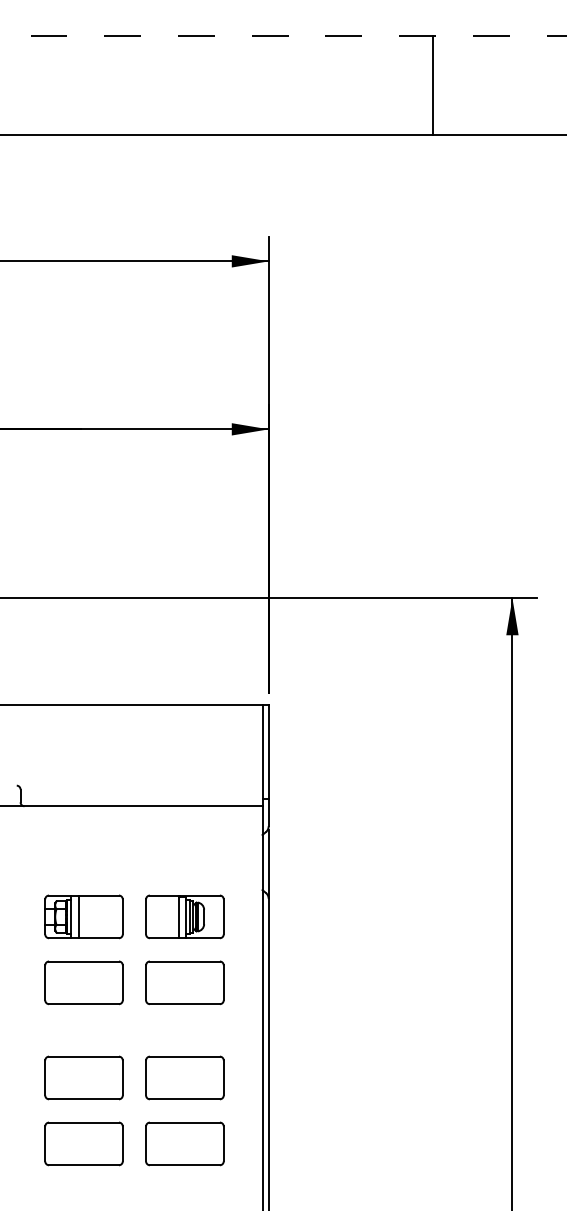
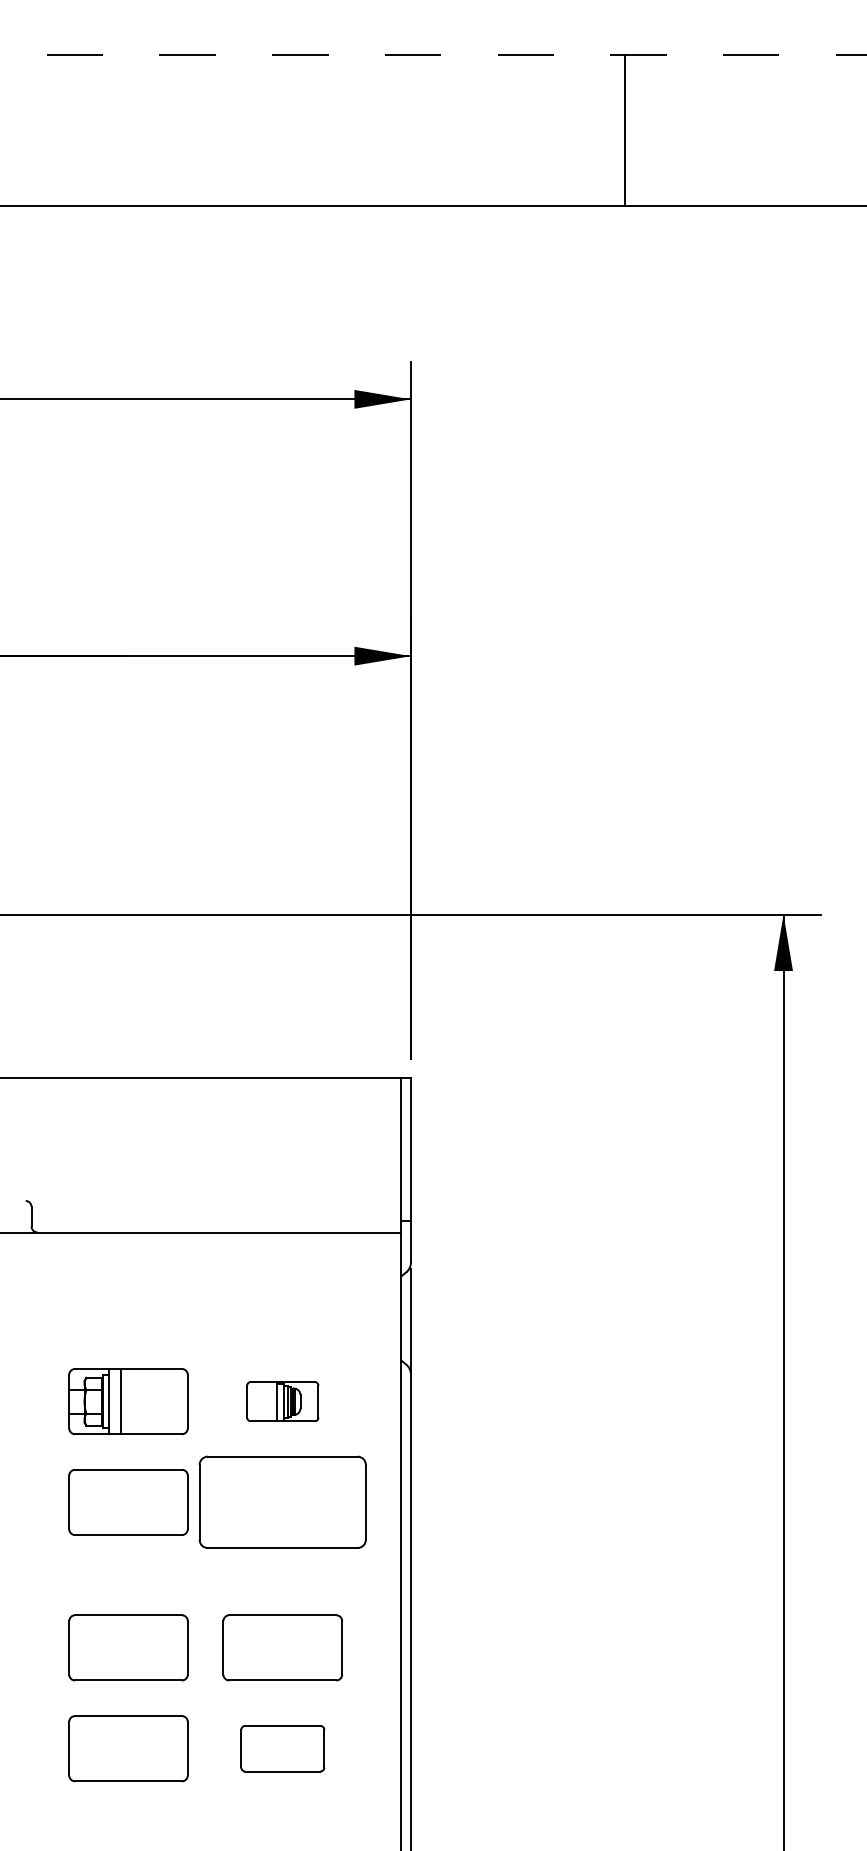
line: (432, 85) -> (624, 130), moved
part: (184, 916) -> (282, 1400), size x0.6
part: (184, 982) -> (282, 1501), size x1.4
part: (184, 1143) -> (282, 1748), size x0.7

